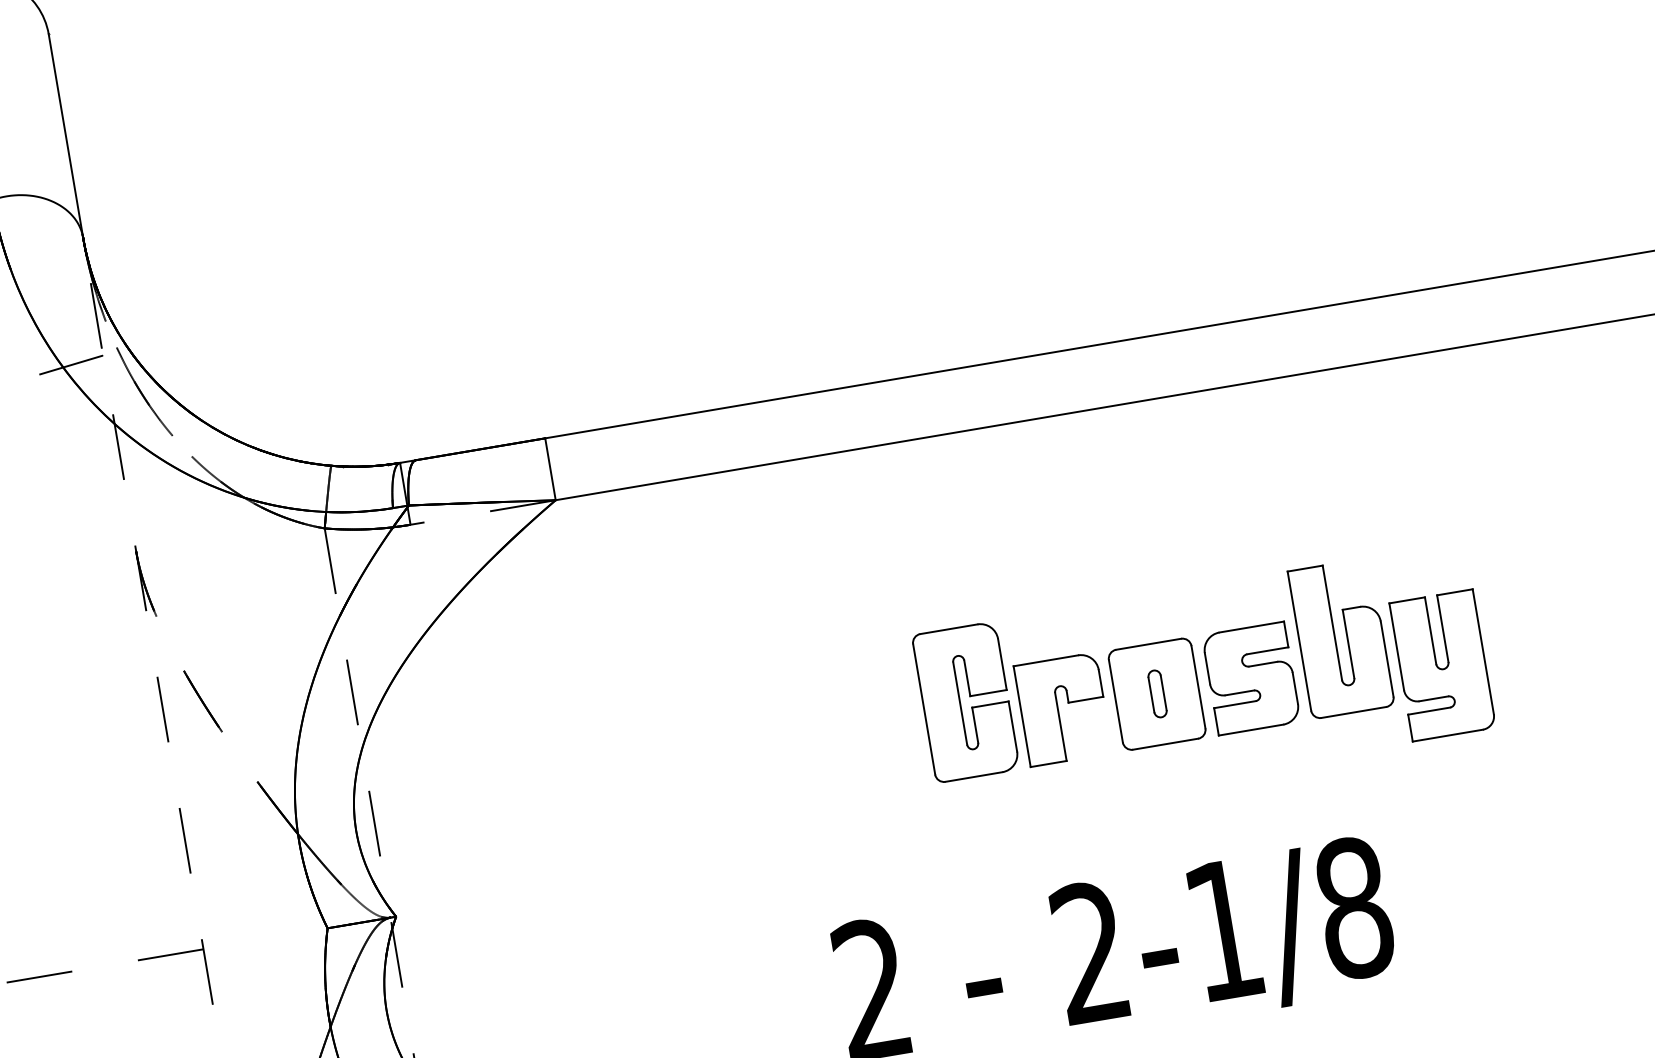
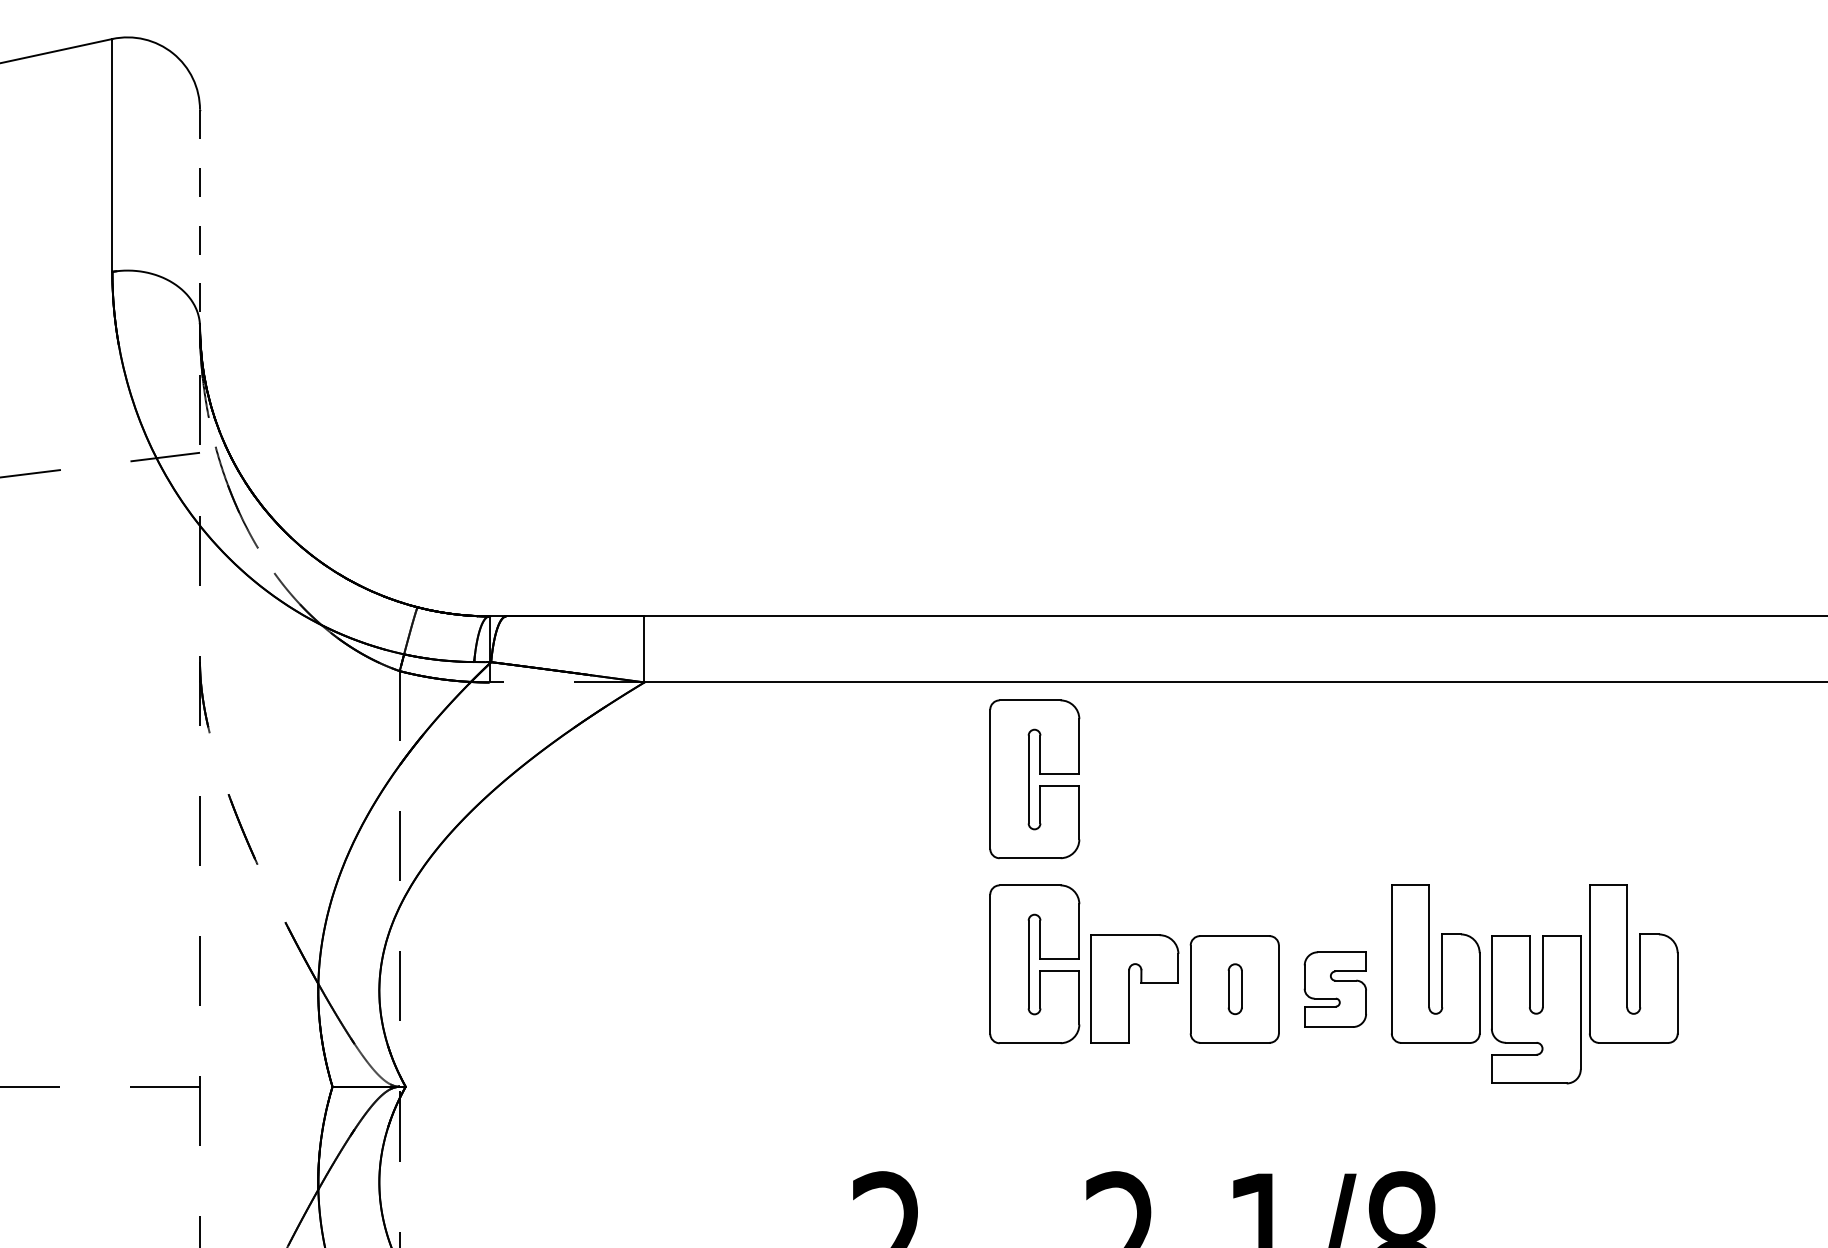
line: (66, 136) -> (200, 218), solid -> dashed
part: (936, 529) -> (1034, 779), added
part: (1526, 606) -> (1633, 963), added
part: (1251, 678) -> (1335, 989), size x0.7

